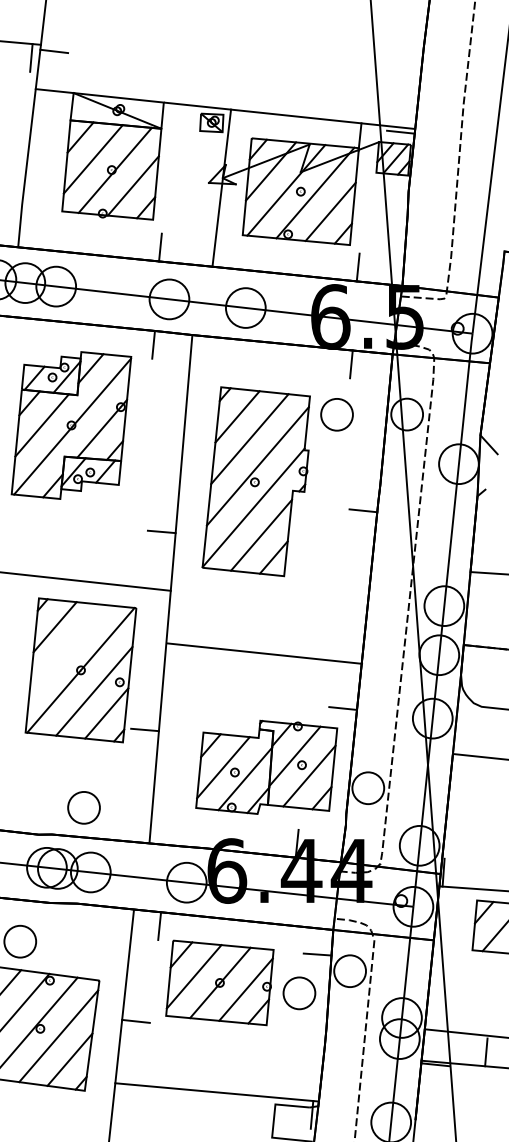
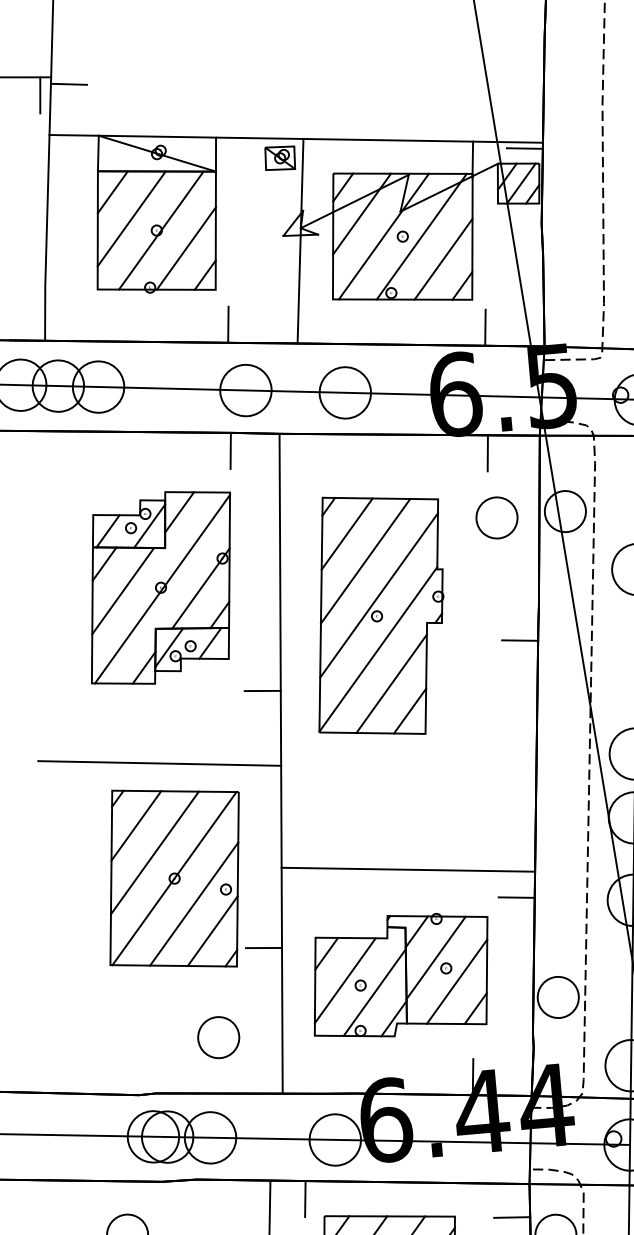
part: (336, 414) -> (496, 517), moved
part: (71, 425) -> (161, 587), moved
line: (67, 649) -> (154, 853), added
line: (264, 653) -> (408, 869), moved
part: (266, 766) -> (400, 974), moved
part: (83, 807) -> (217, 1037), moved

